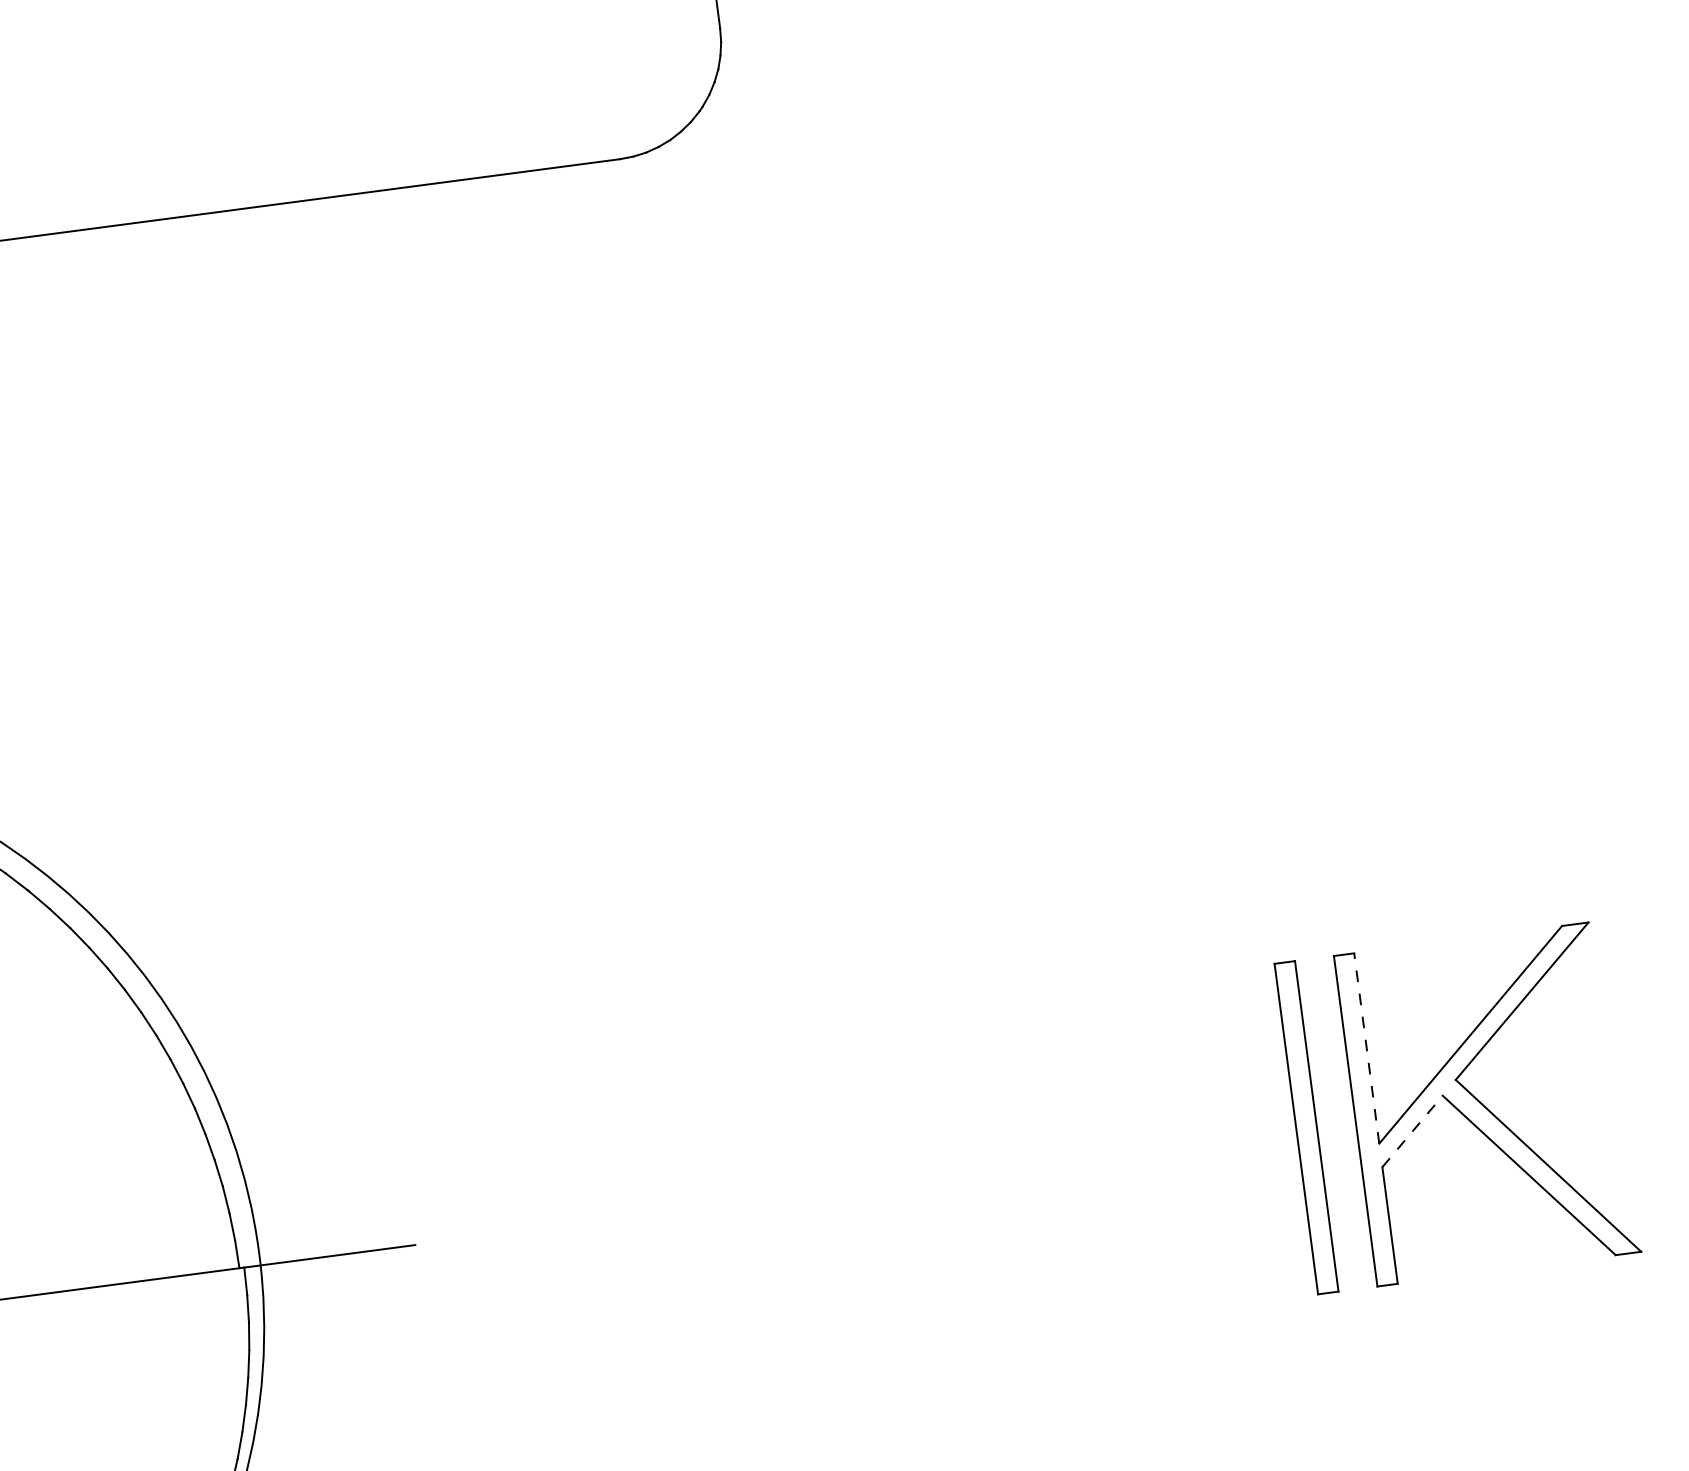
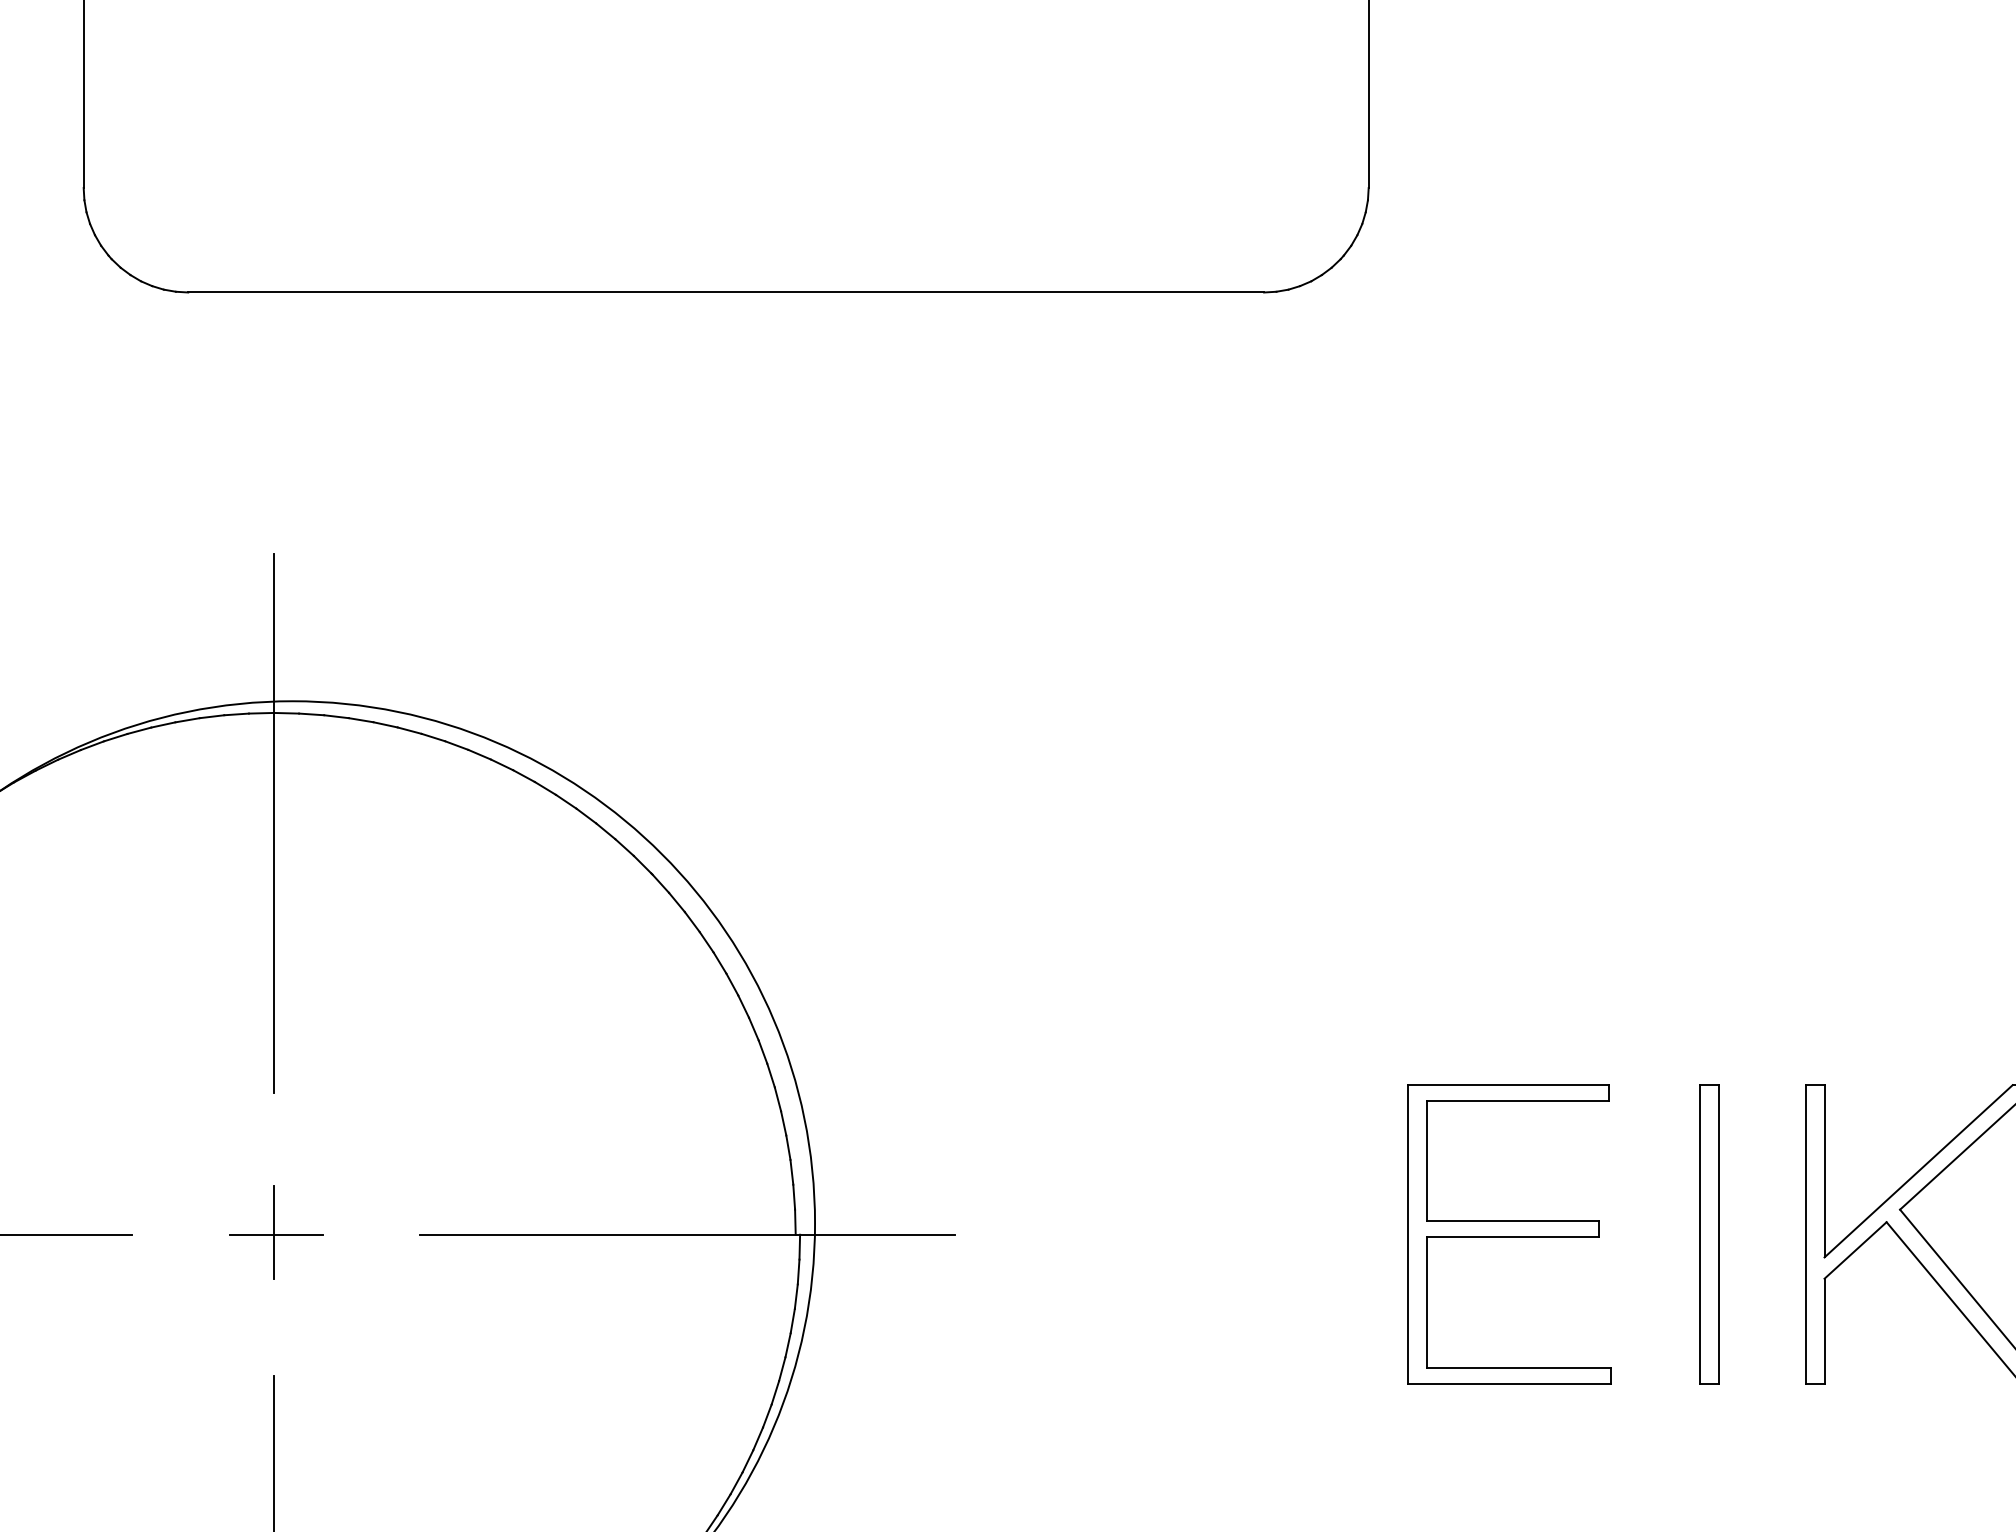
line: (1366, 1047) -> (1824, 1170), dashed -> solid
part: (1306, 1127) -> (1709, 1234), moved
line: (1412, 1131) -> (1855, 1250), dashed -> solid
part: (1027, 1164) -> (1509, 1234), added

